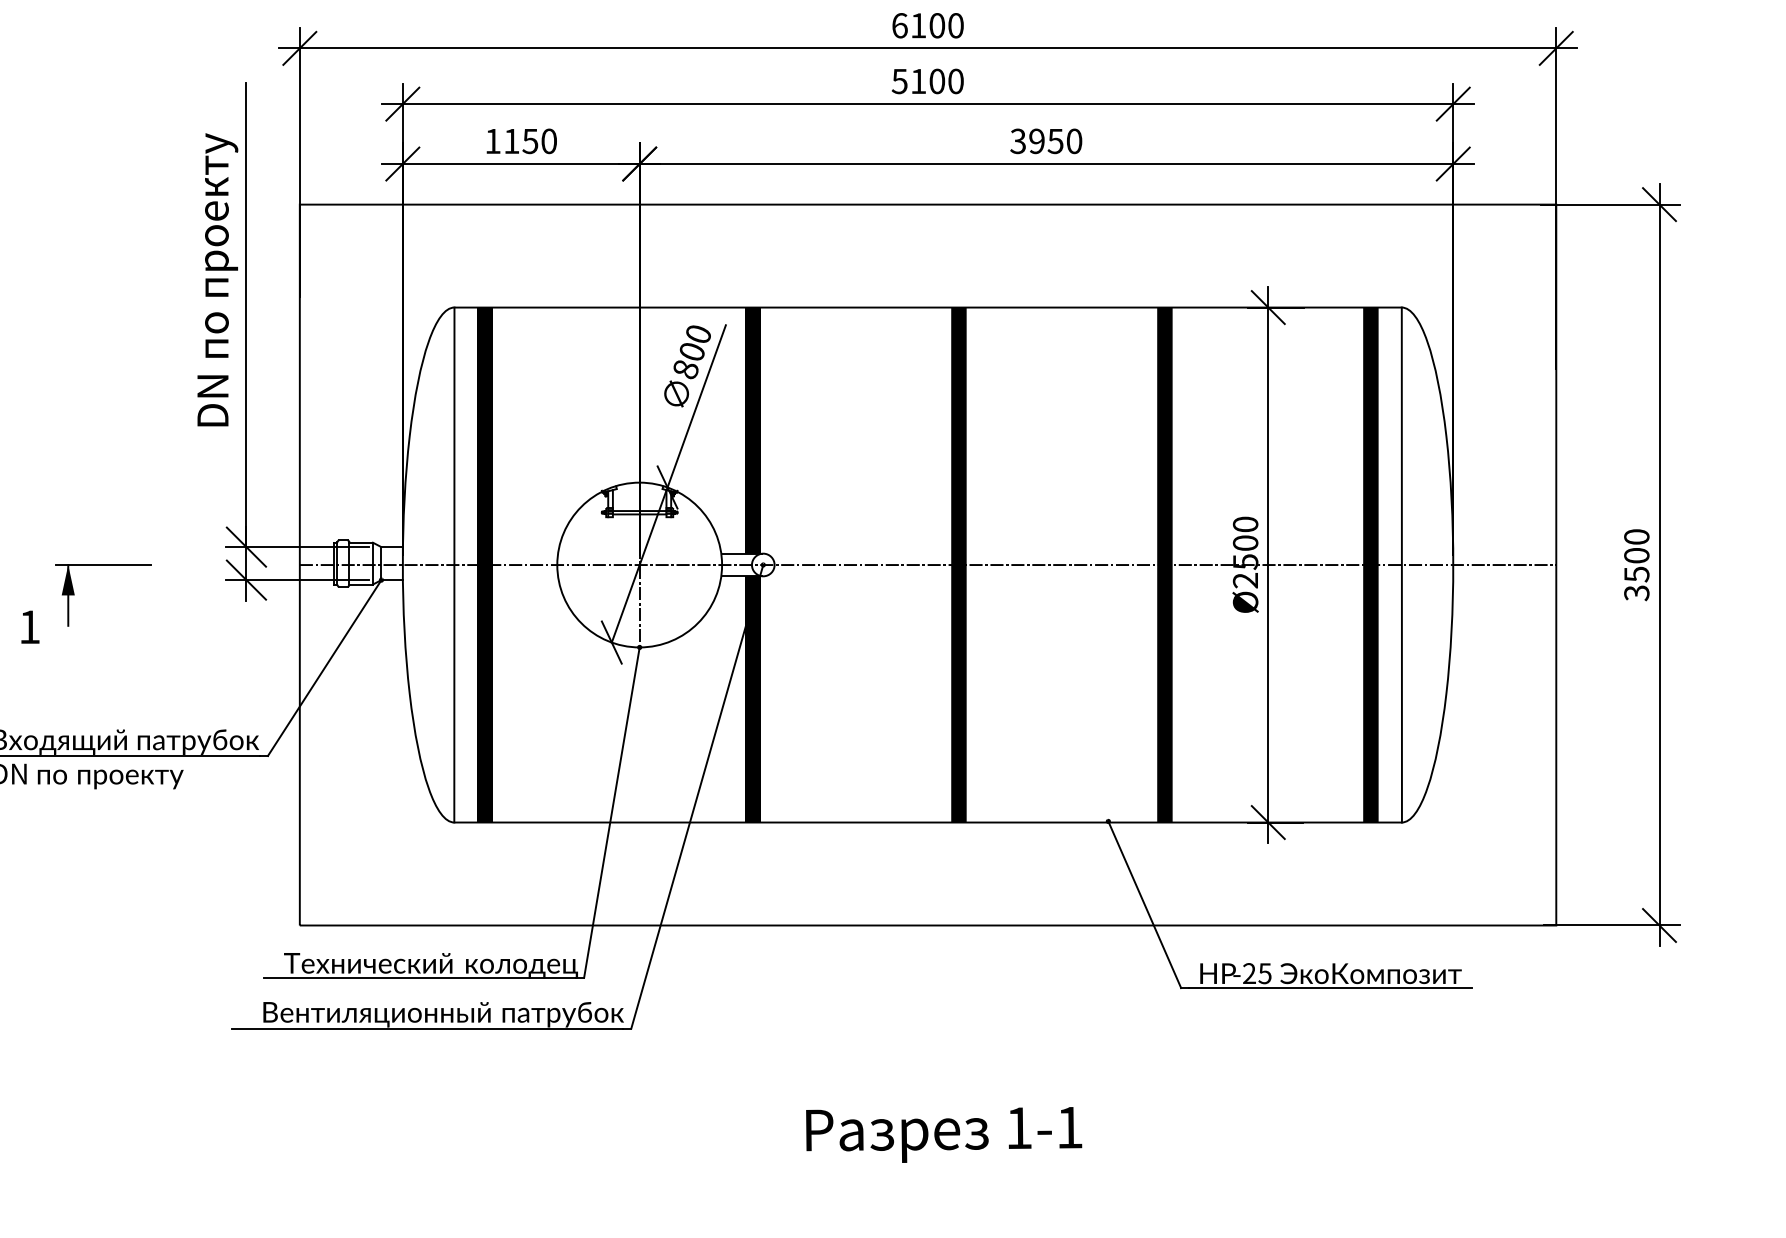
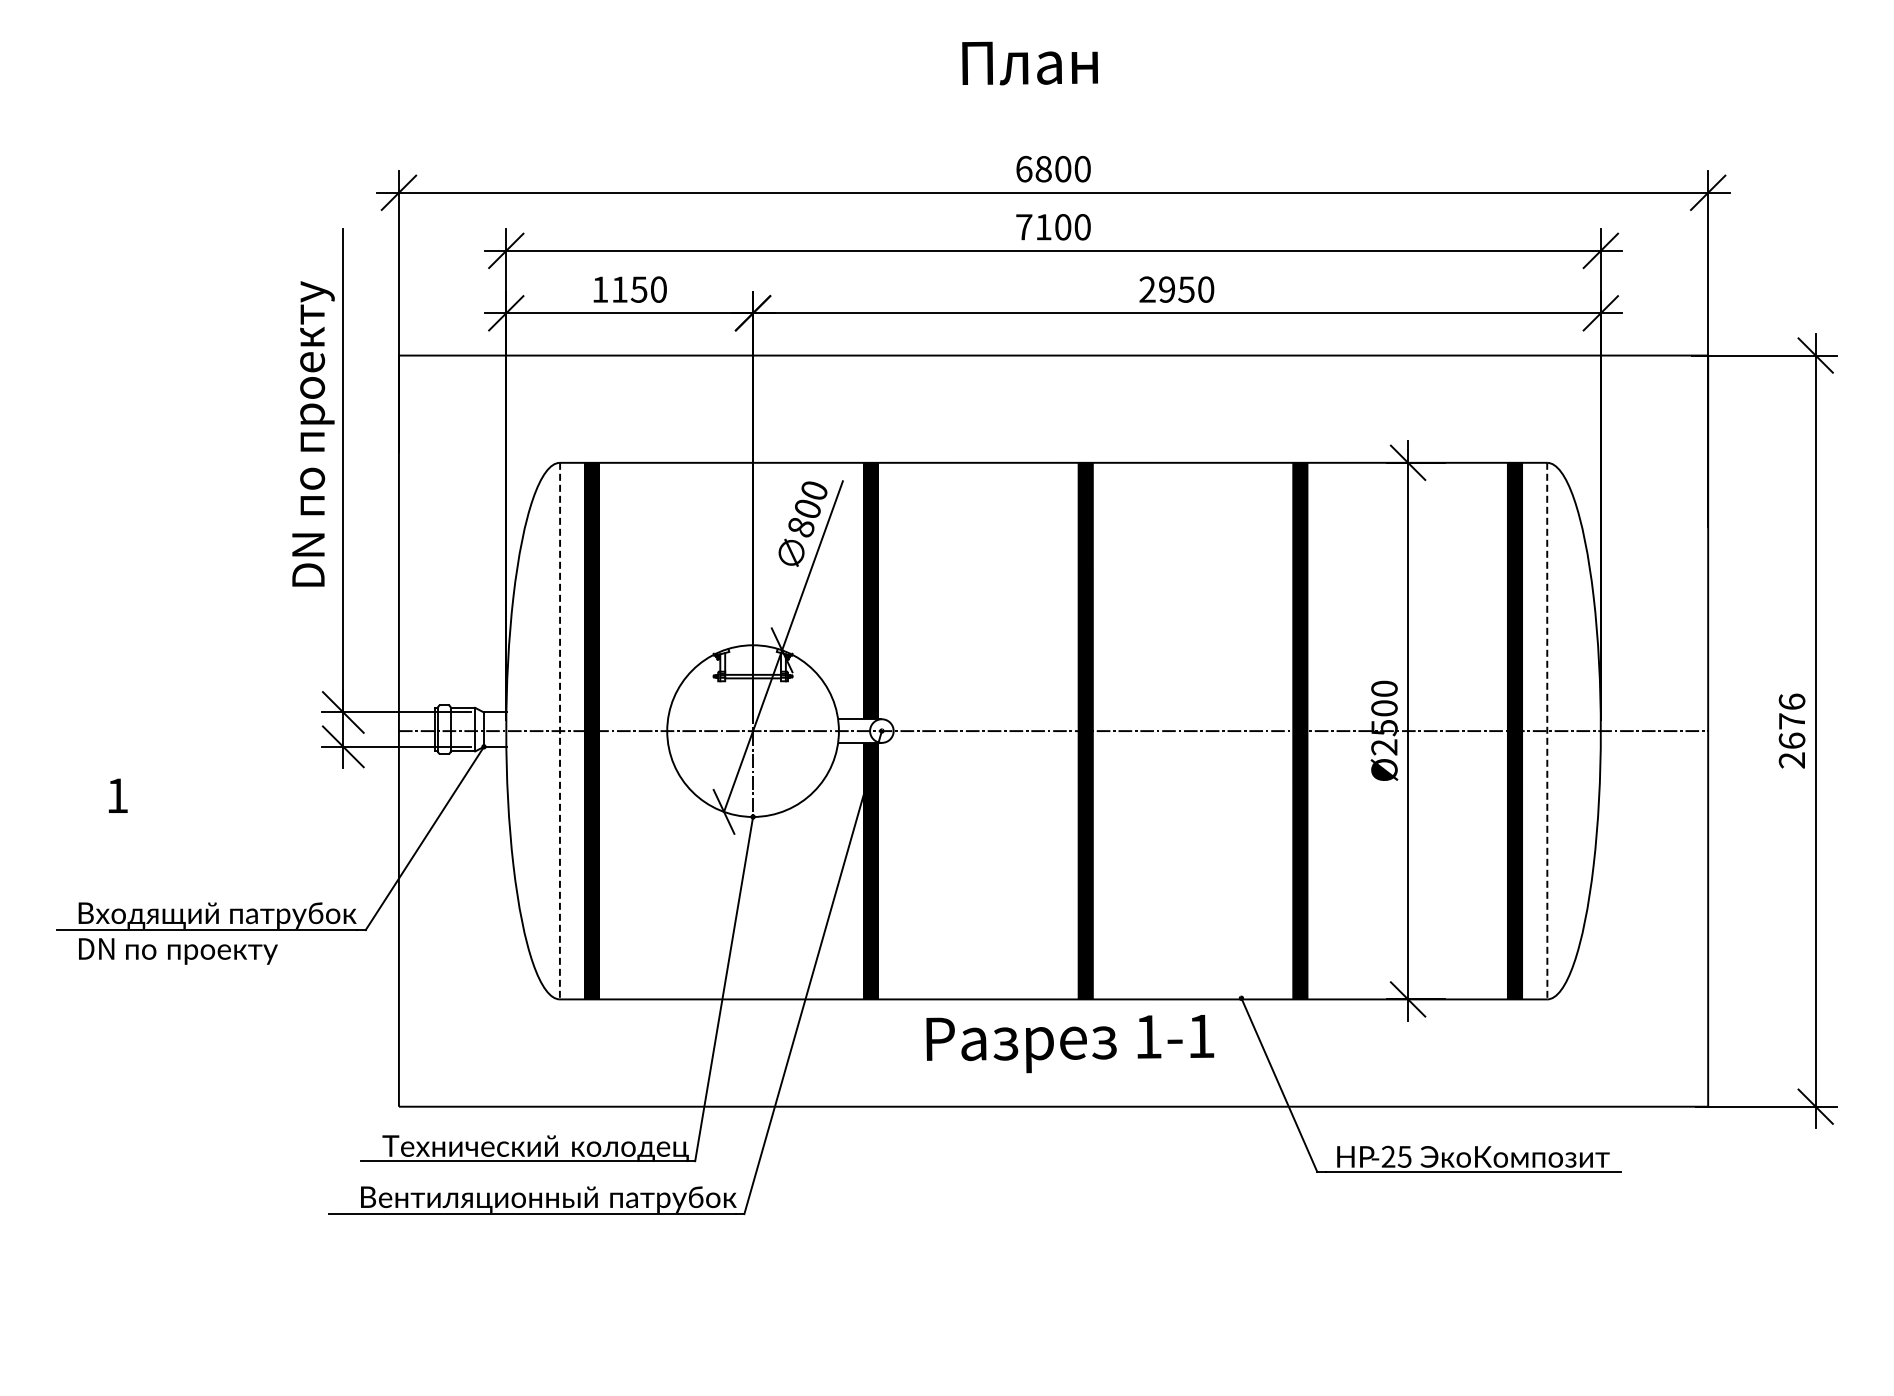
text: (918, 26) -> (1043, 169), 6100 -> 6800
text: (899, 81) -> (1023, 227), 5100 -> 7100
text: (1018, 141) -> (1147, 289), 3950 -> 2950
text: (1636, 564) -> (1791, 730), 3500 -> 2676
line: (454, 565) -> (560, 731), solid -> dashed
line: (1402, 565) -> (1547, 731), solid -> dashed
part: (74, 595) -> (164, 762), removed
text: (944, 1135) -> (1070, 1044), moved

